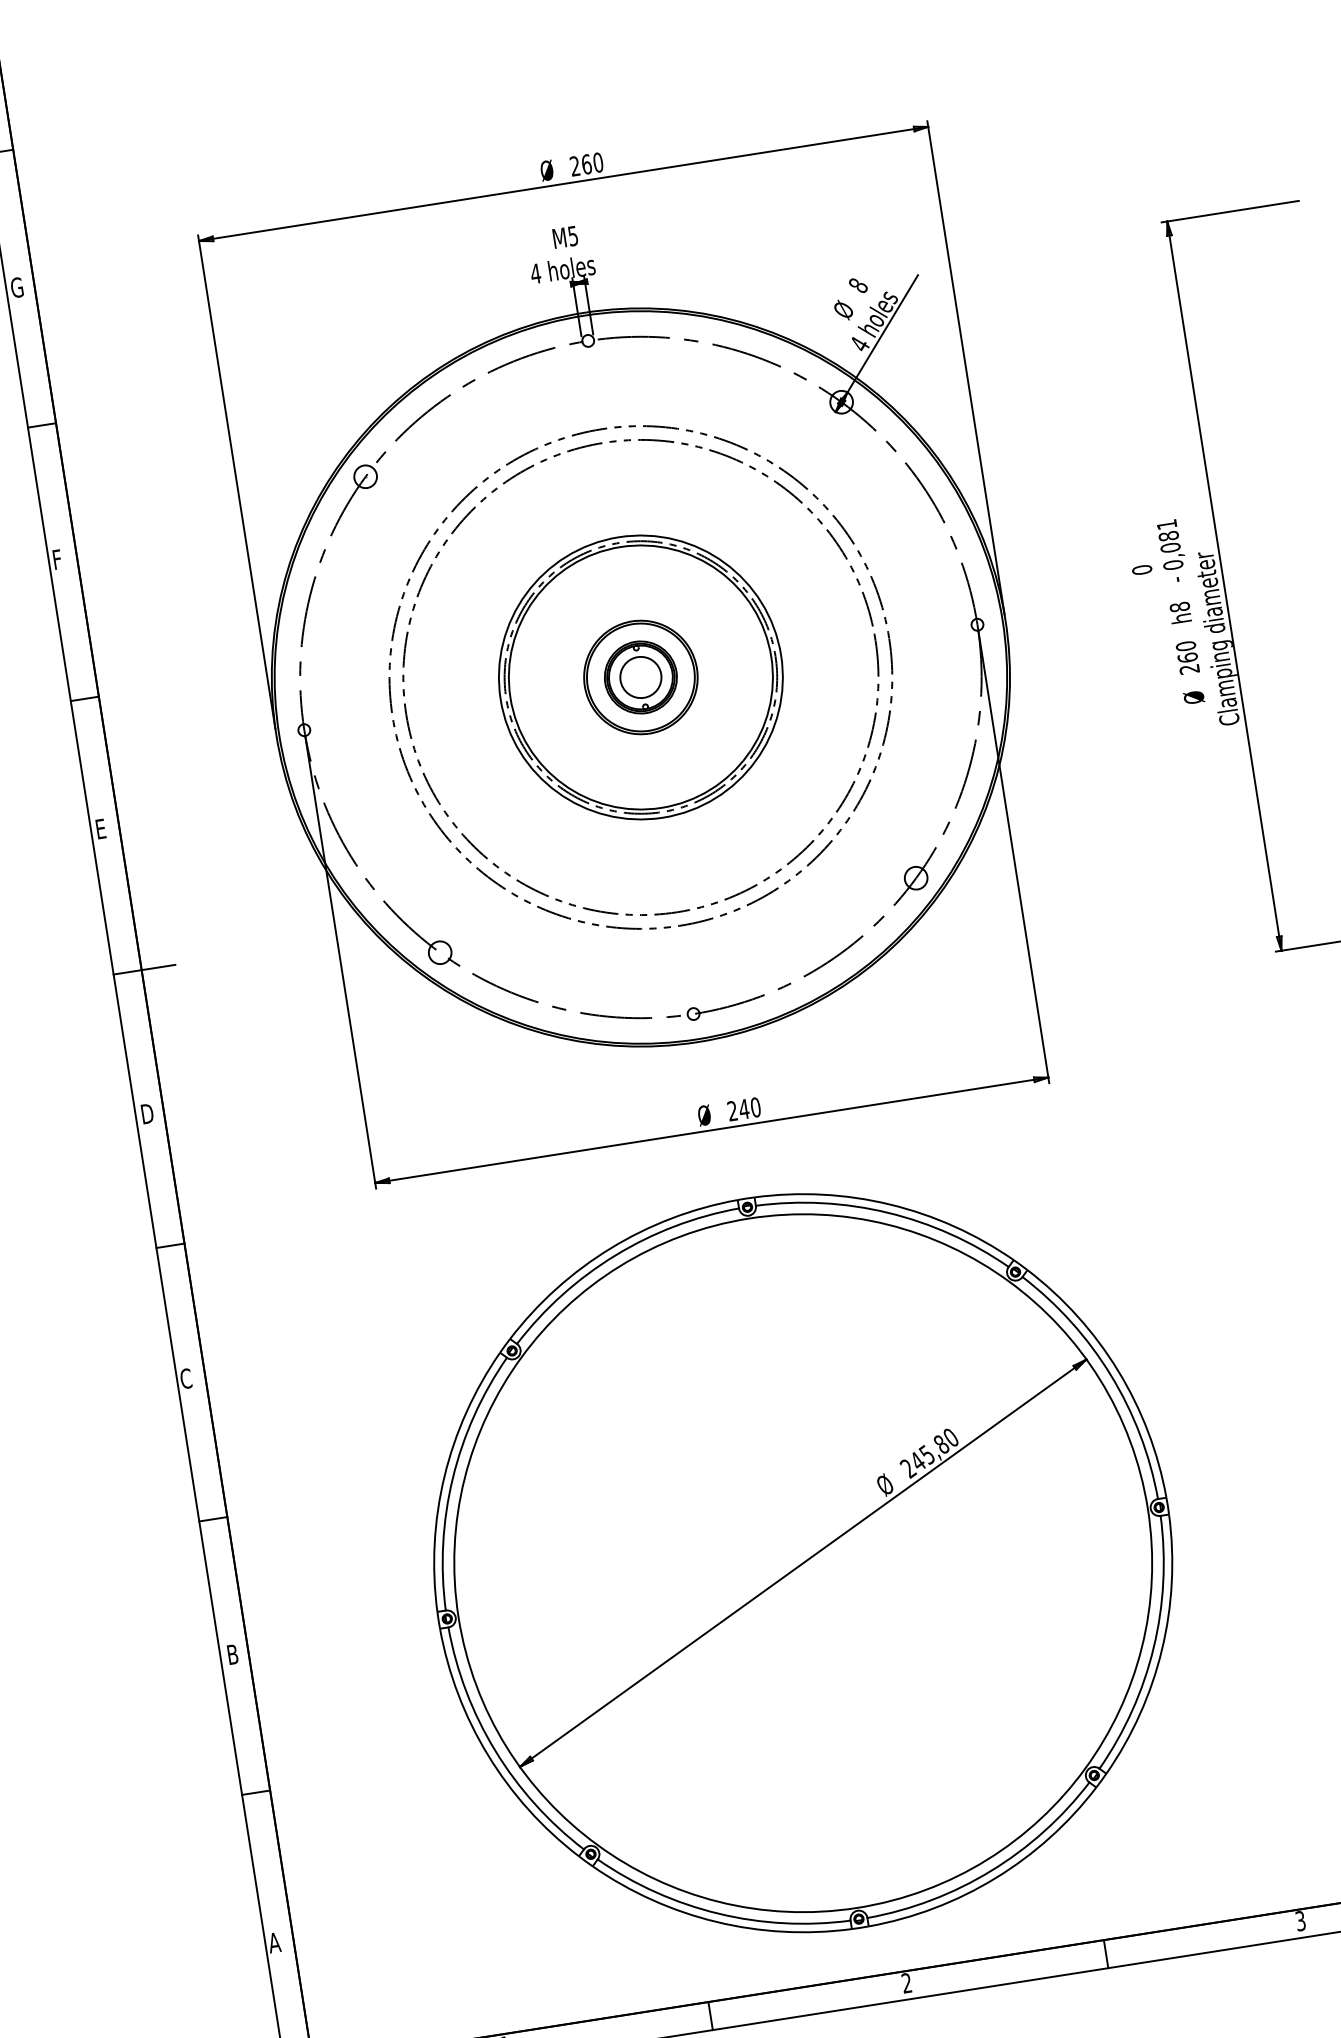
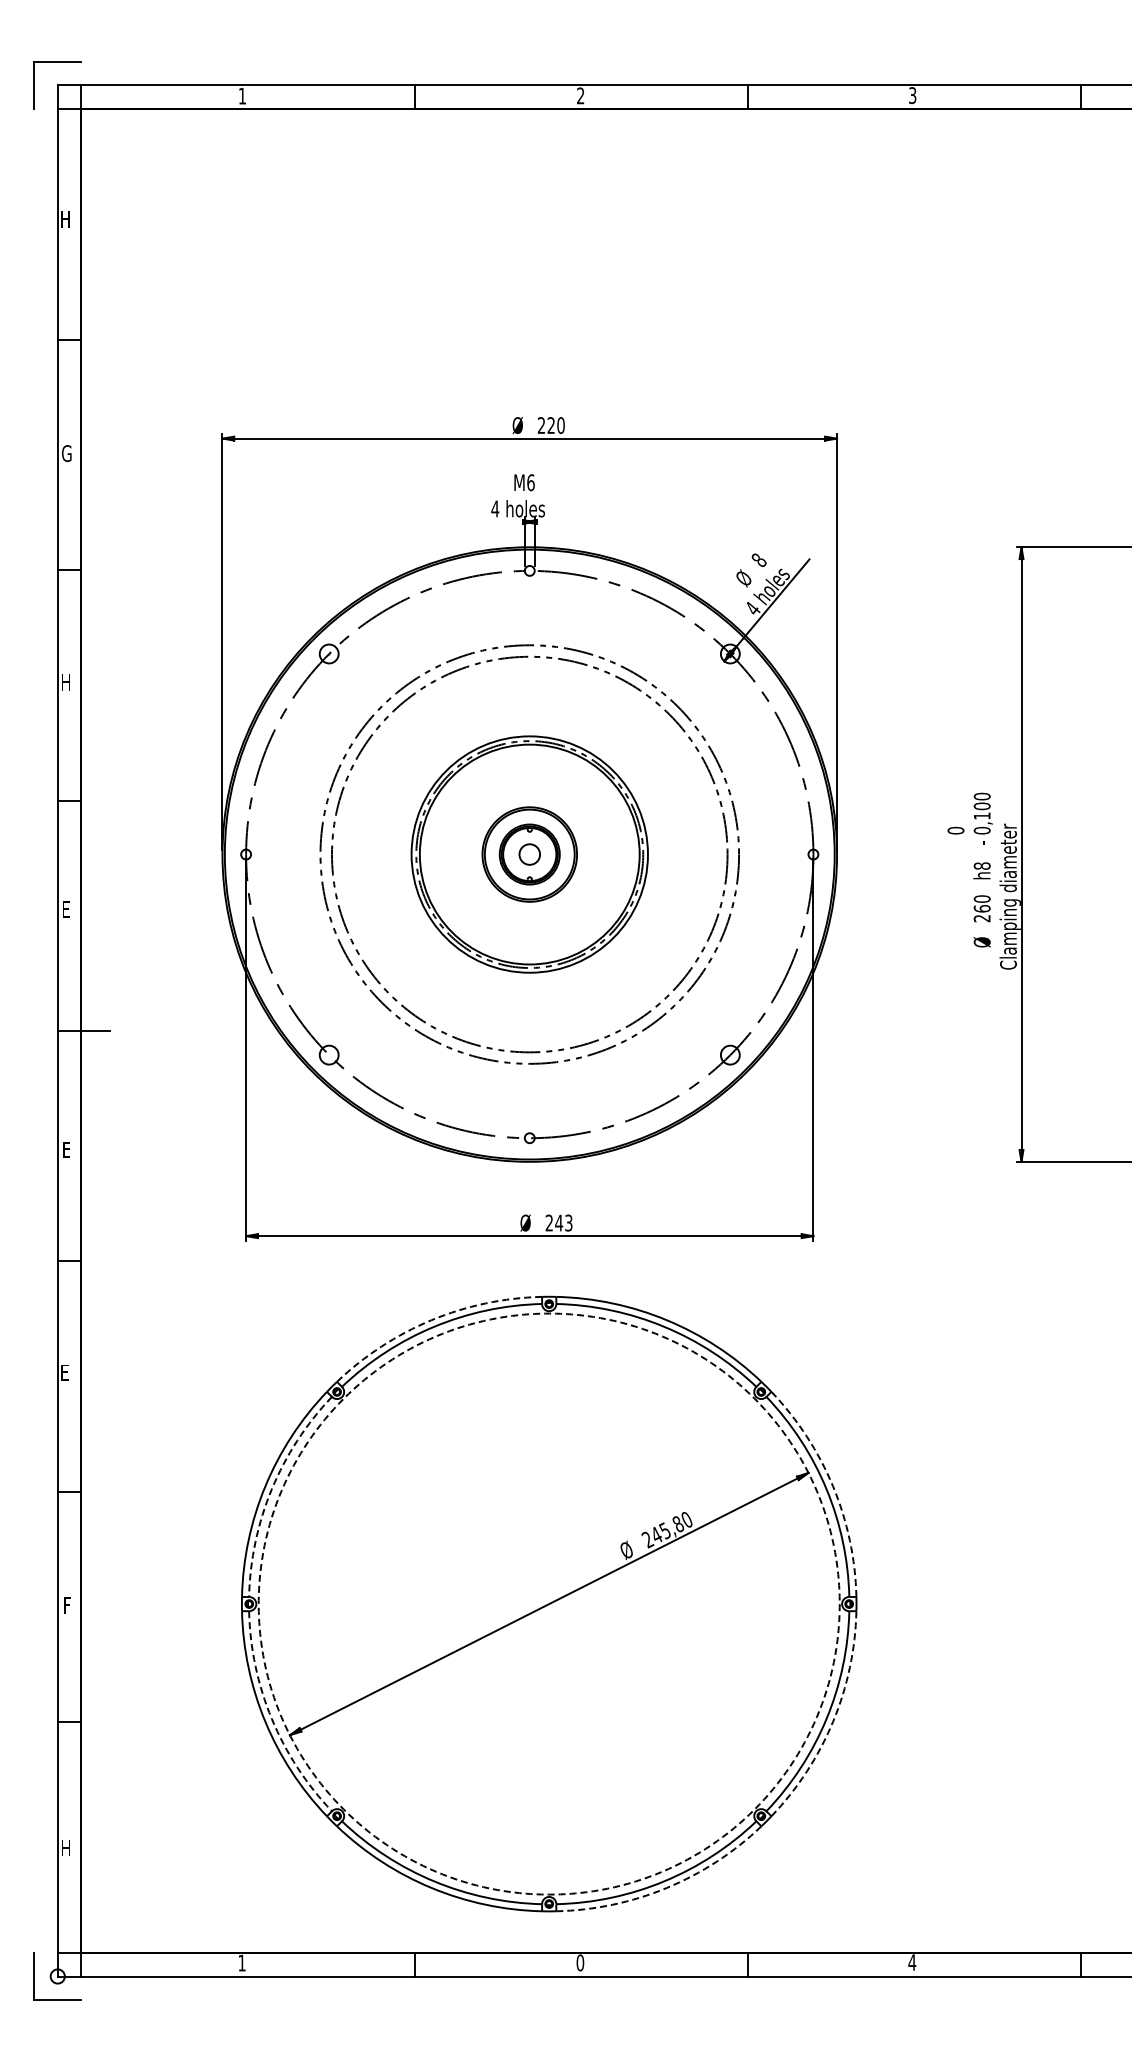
text: (586, 164) -> (551, 425), 260 -> 220
text: (572, 235) -> (530, 482), M5 -> M6
text: (1167, 535) -> (981, 805), 0,081 -> 0,100
text: (59, 559) -> (66, 682), F -> H
circle: (640, 677) -> (529, 854), size x0.6
text: (755, 1106) -> (568, 1222), 240 -> 243
text: (147, 1113) -> (67, 1149), D -> E
arc: (610, 1248) -> (431, 1320), solid -> dashed
arc: (1118, 1370) -> (833, 1486), solid -> dashed
text: (185, 1378) -> (64, 1372), C -> E
arc: (452, 1478) -> (271, 1489), solid -> dashed
circle: (802, 1562) -> (548, 1603), solid -> dashed
arc: (1162, 1649) -> (833, 1721), solid -> dashed
text: (233, 1654) -> (68, 1605), B -> F
arc: (494, 1750) -> (271, 1718), solid -> dashed
arc: (995, 1877) -> (666, 1887), solid -> dashed
text: (1300, 1920) -> (912, 1962), 3 -> 4
text: (274, 1943) -> (65, 1848), A -> H
text: (906, 1982) -> (580, 1962), 2 -> 0

